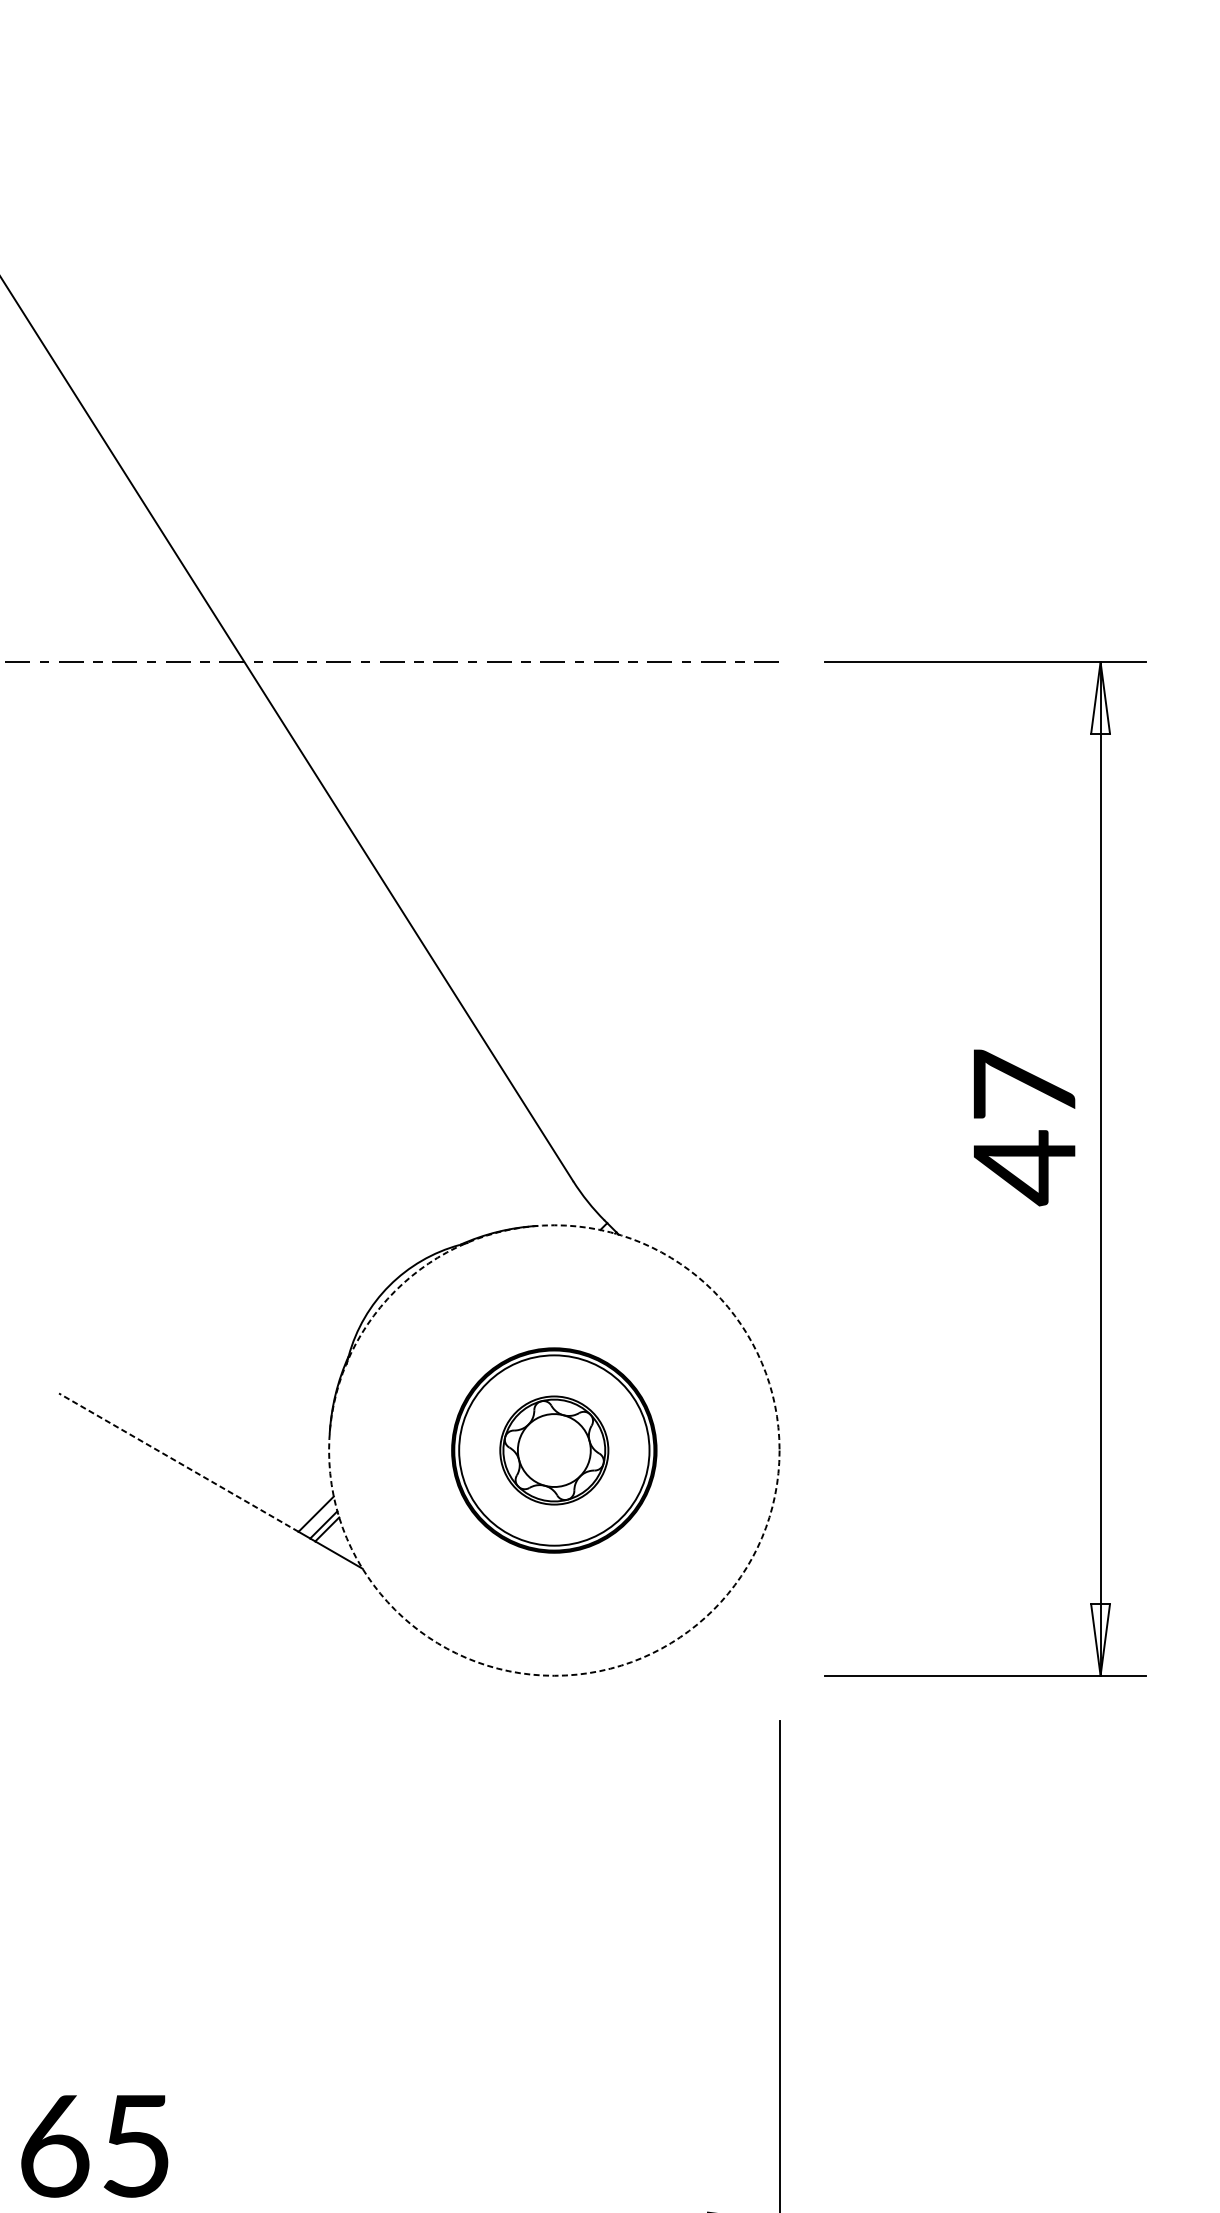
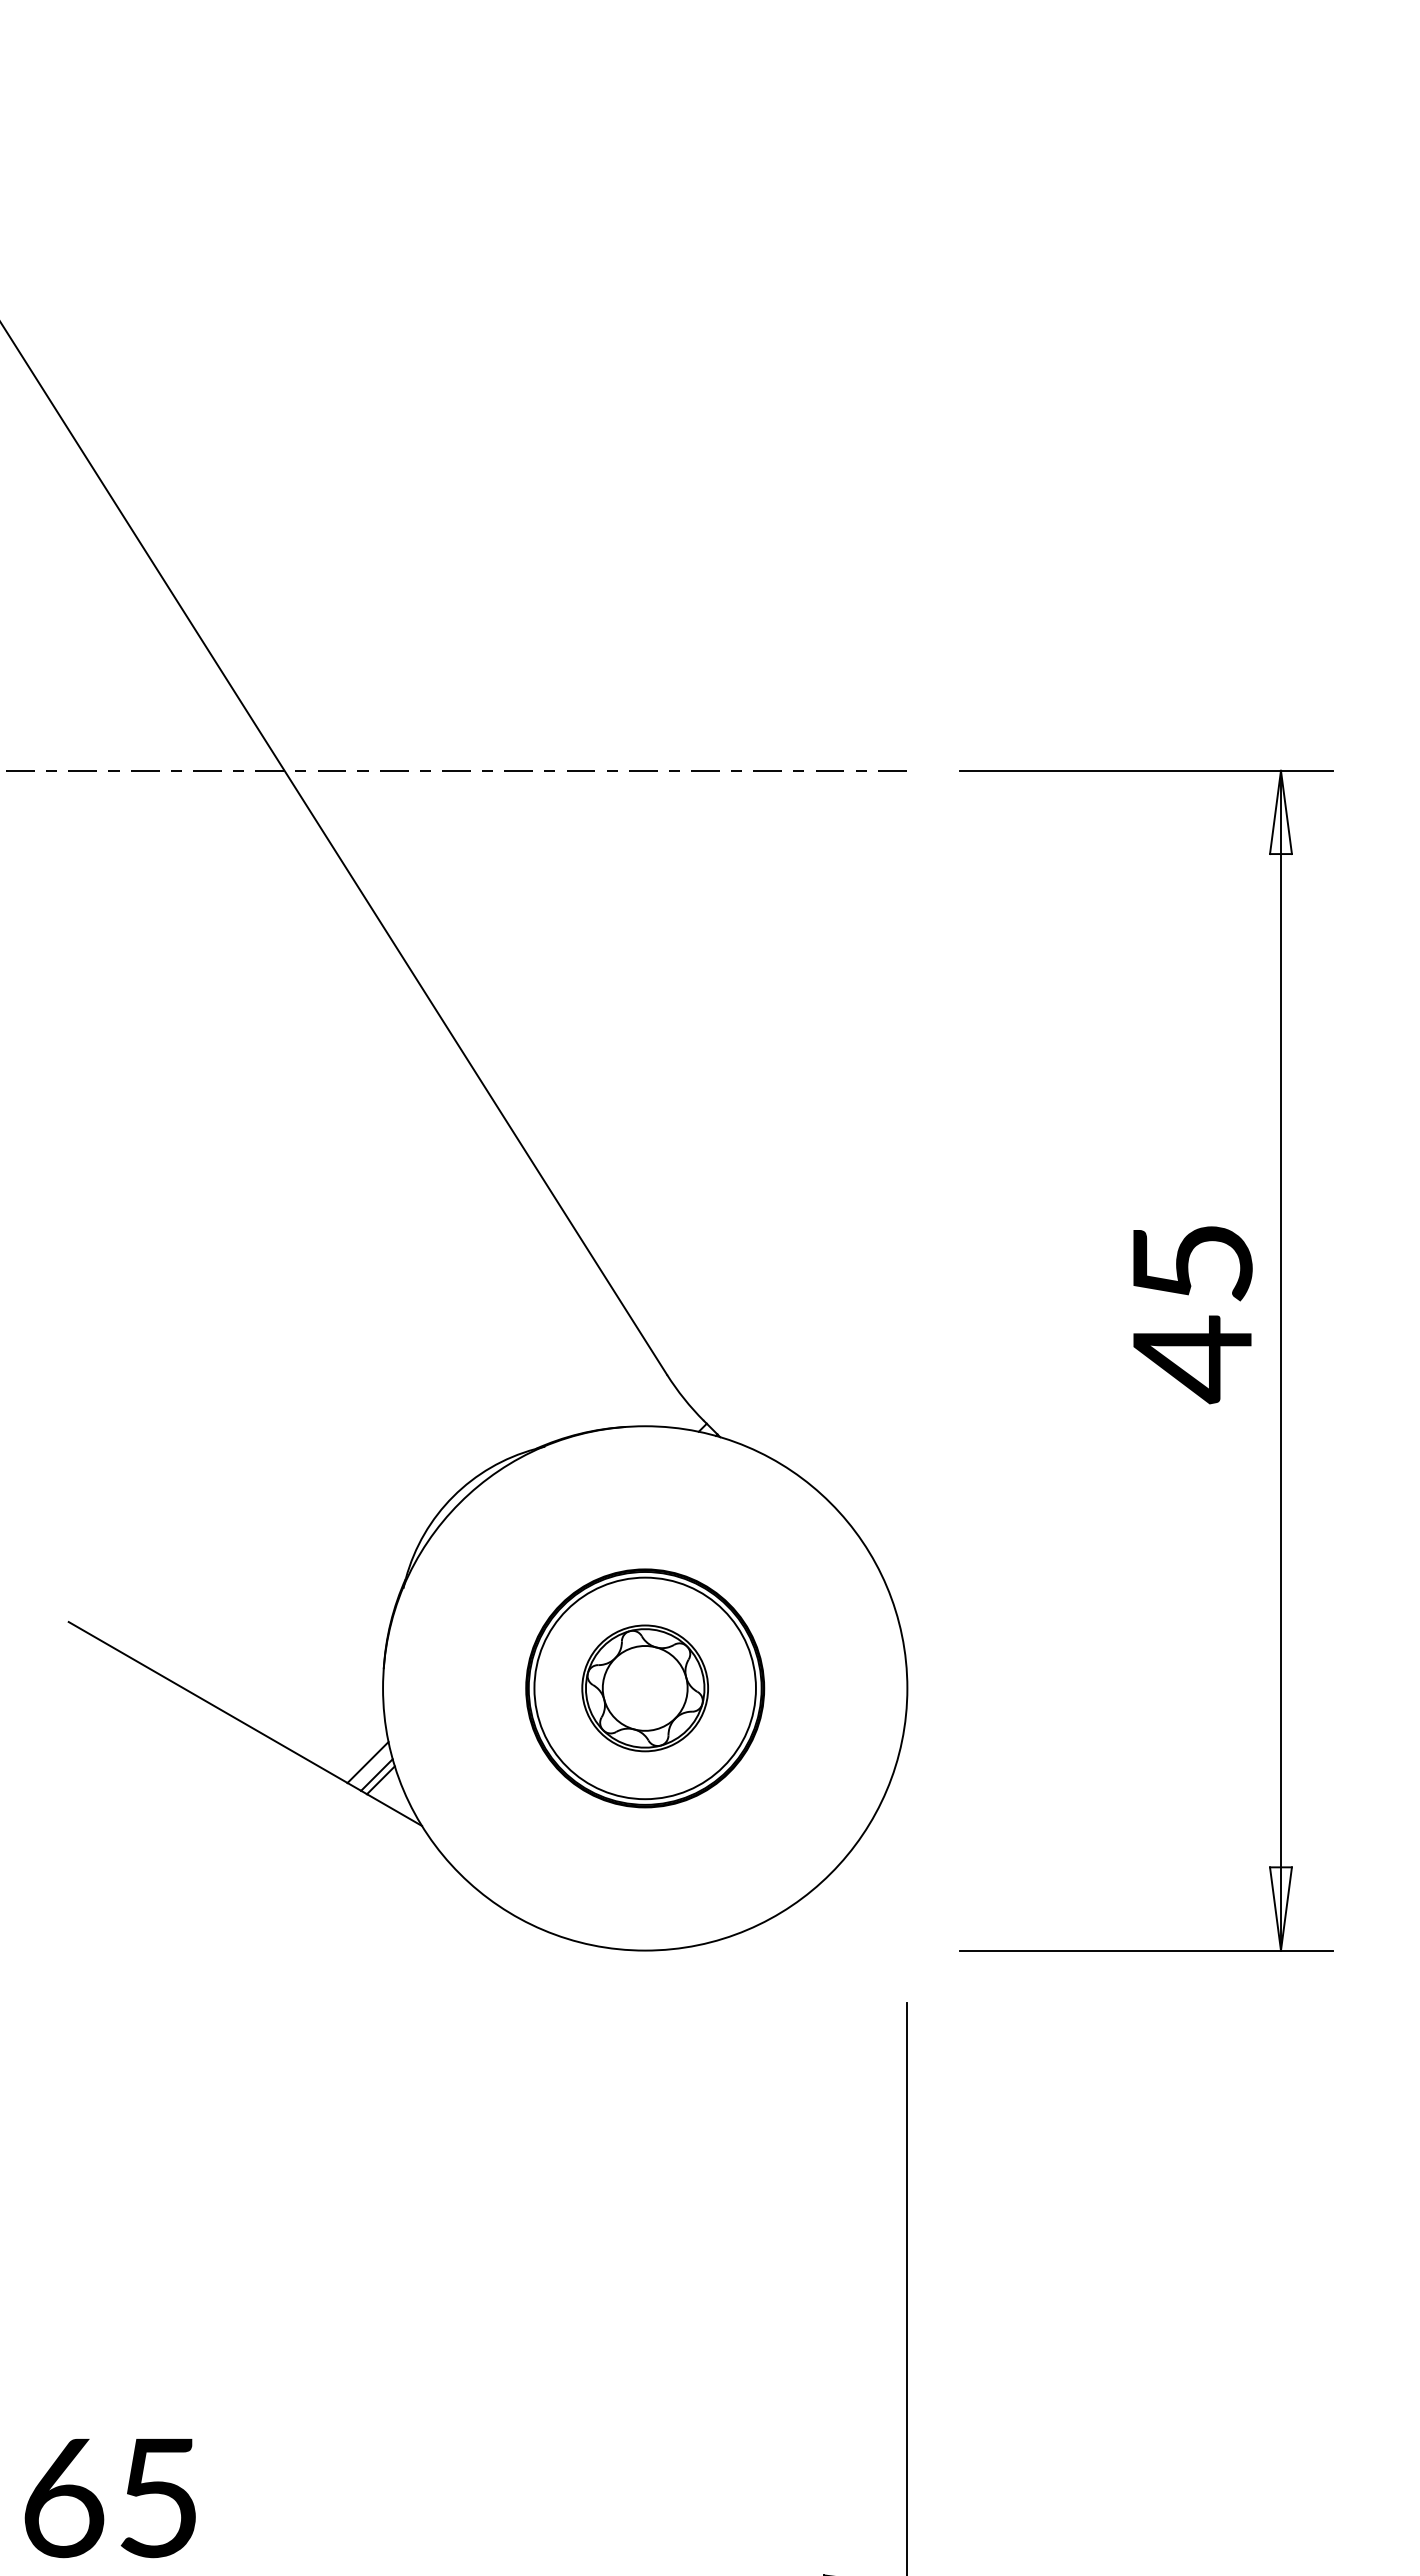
text: (1024, 1083) -> (1192, 1261), 47 -> 45
circle: (554, 1450) -> (645, 1688), dashed -> solid
line: (179, 1462) -> (208, 1702), dashed -> solid

